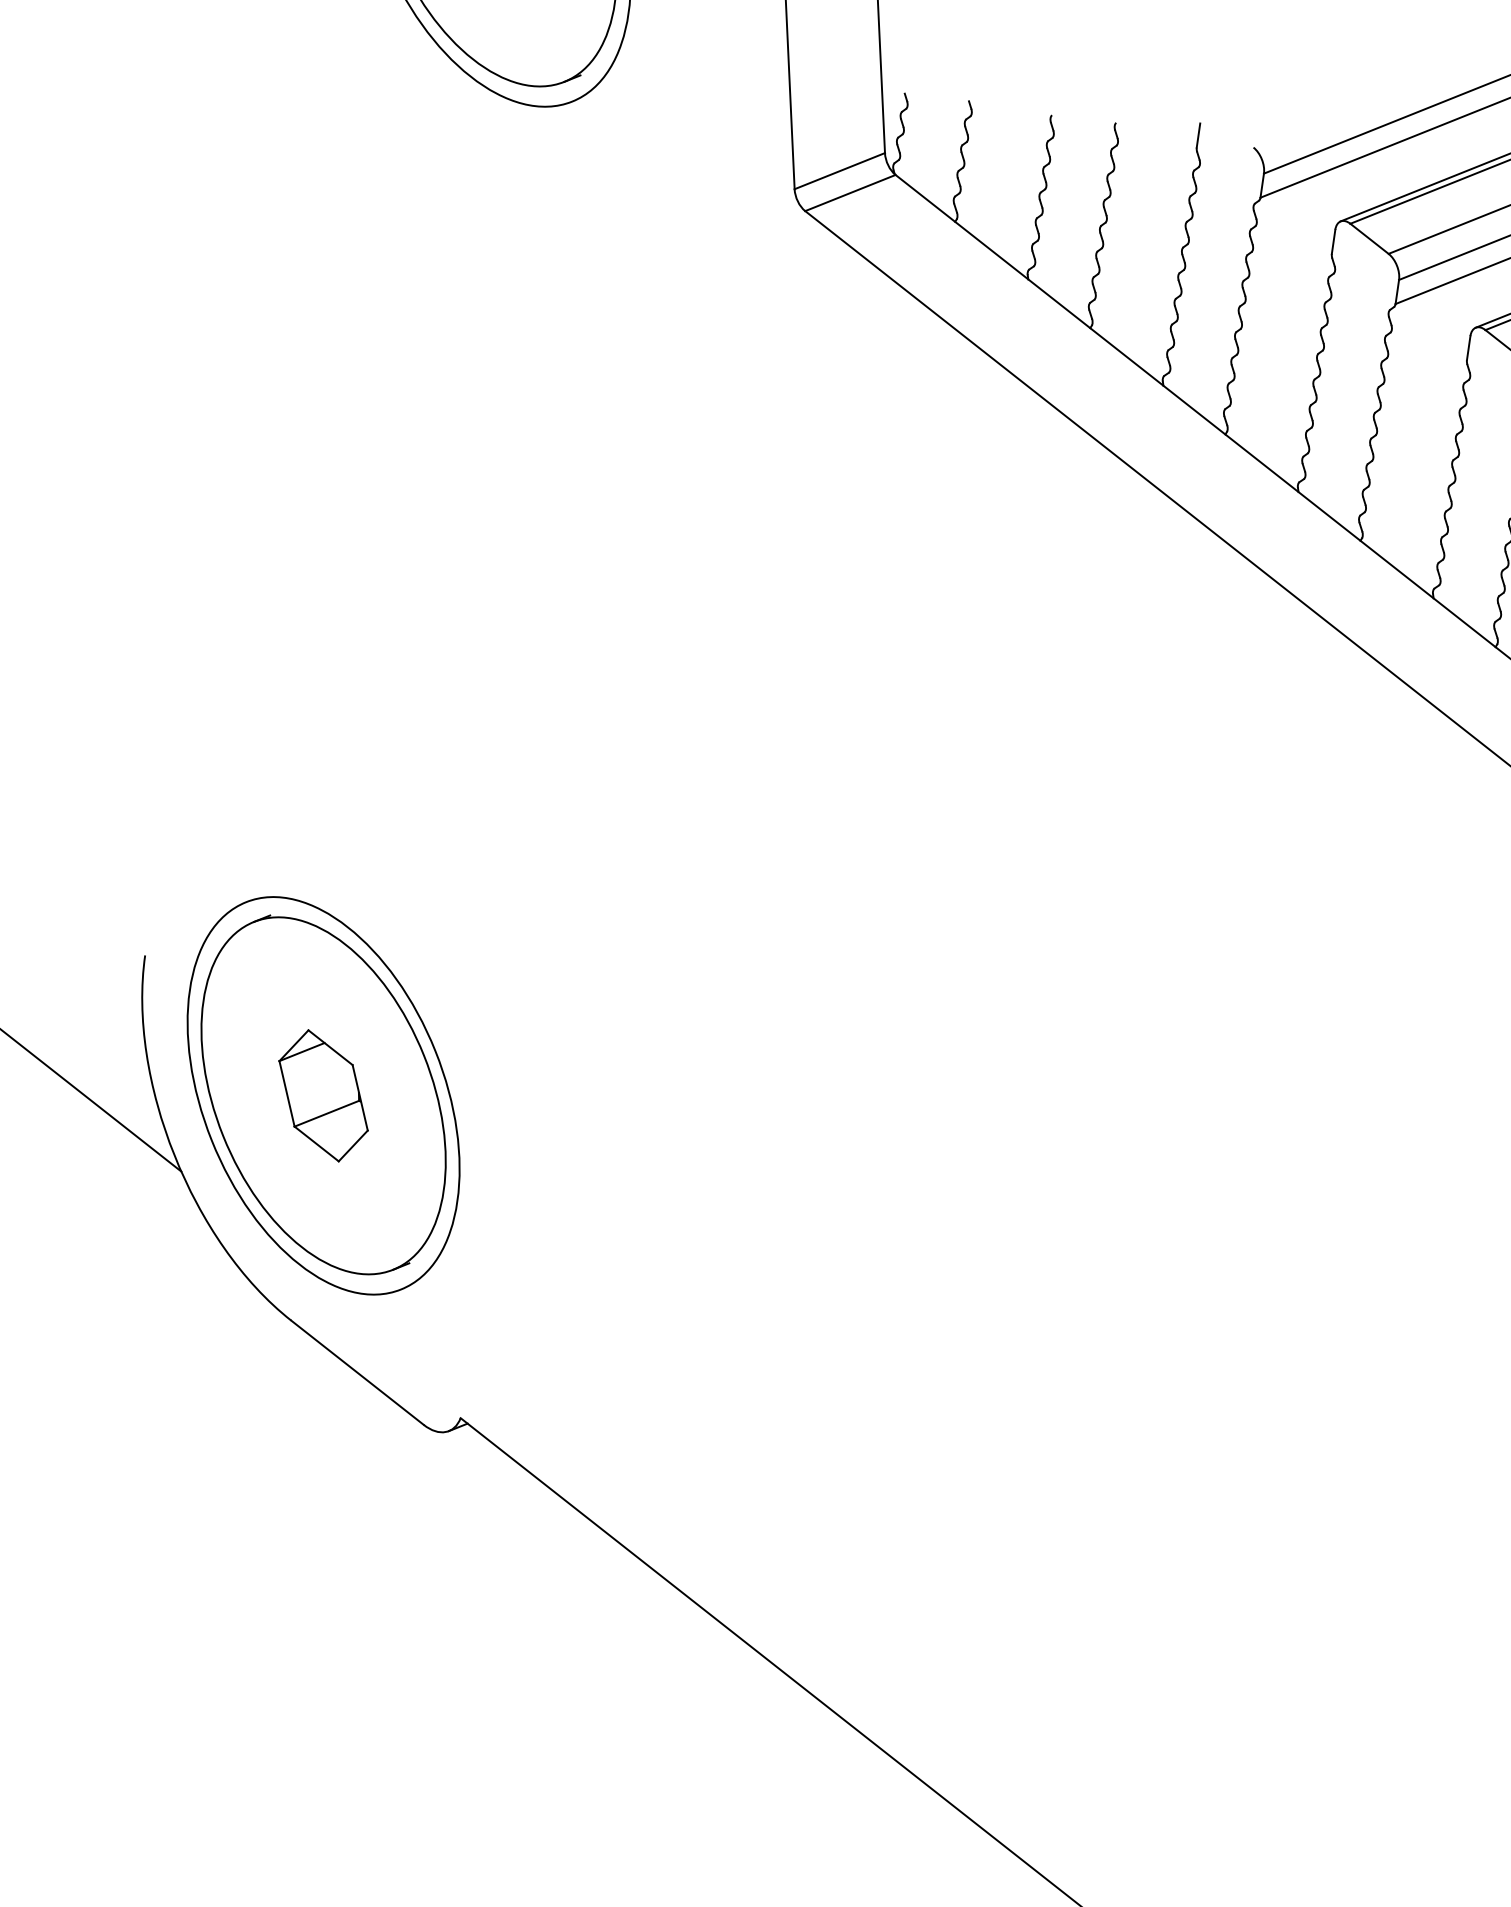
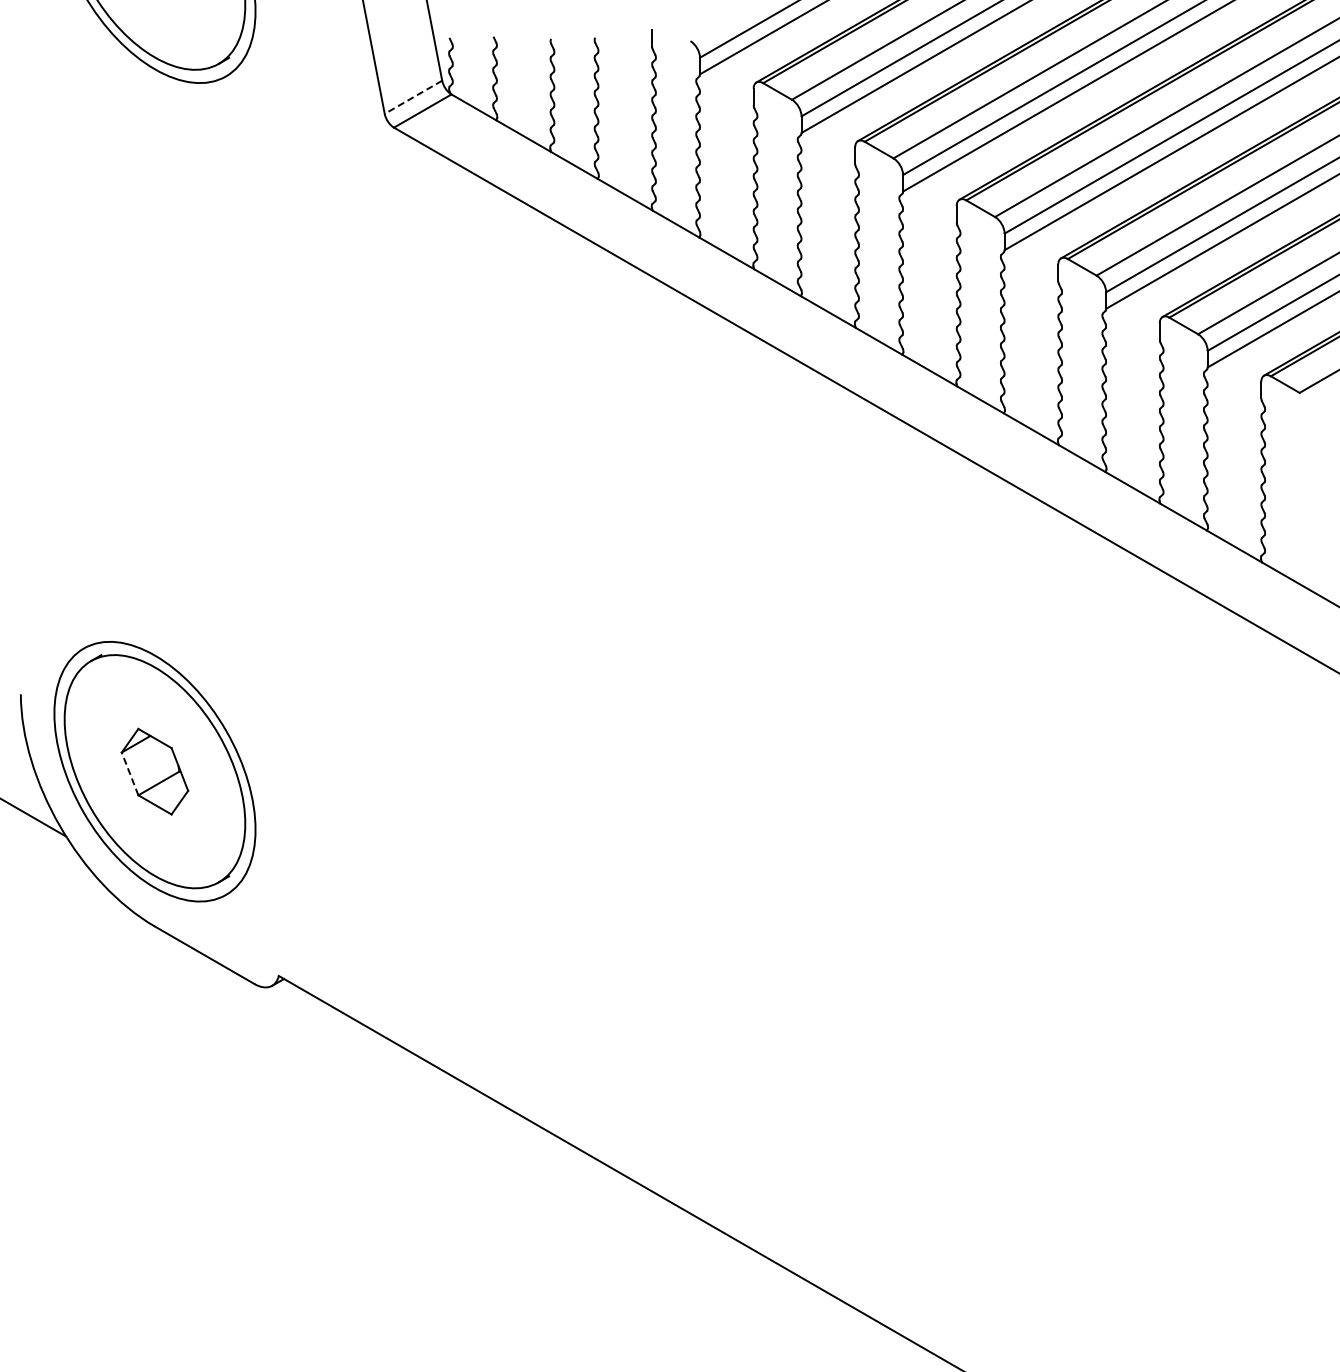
line: (839, 171) -> (413, 97), solid -> dashed
line: (287, 1093) -> (130, 773), solid -> dashed

